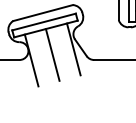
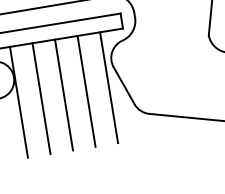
line: (63, 52) -> (86, 92), added
line: (41, 57) -> (40, 98), added

